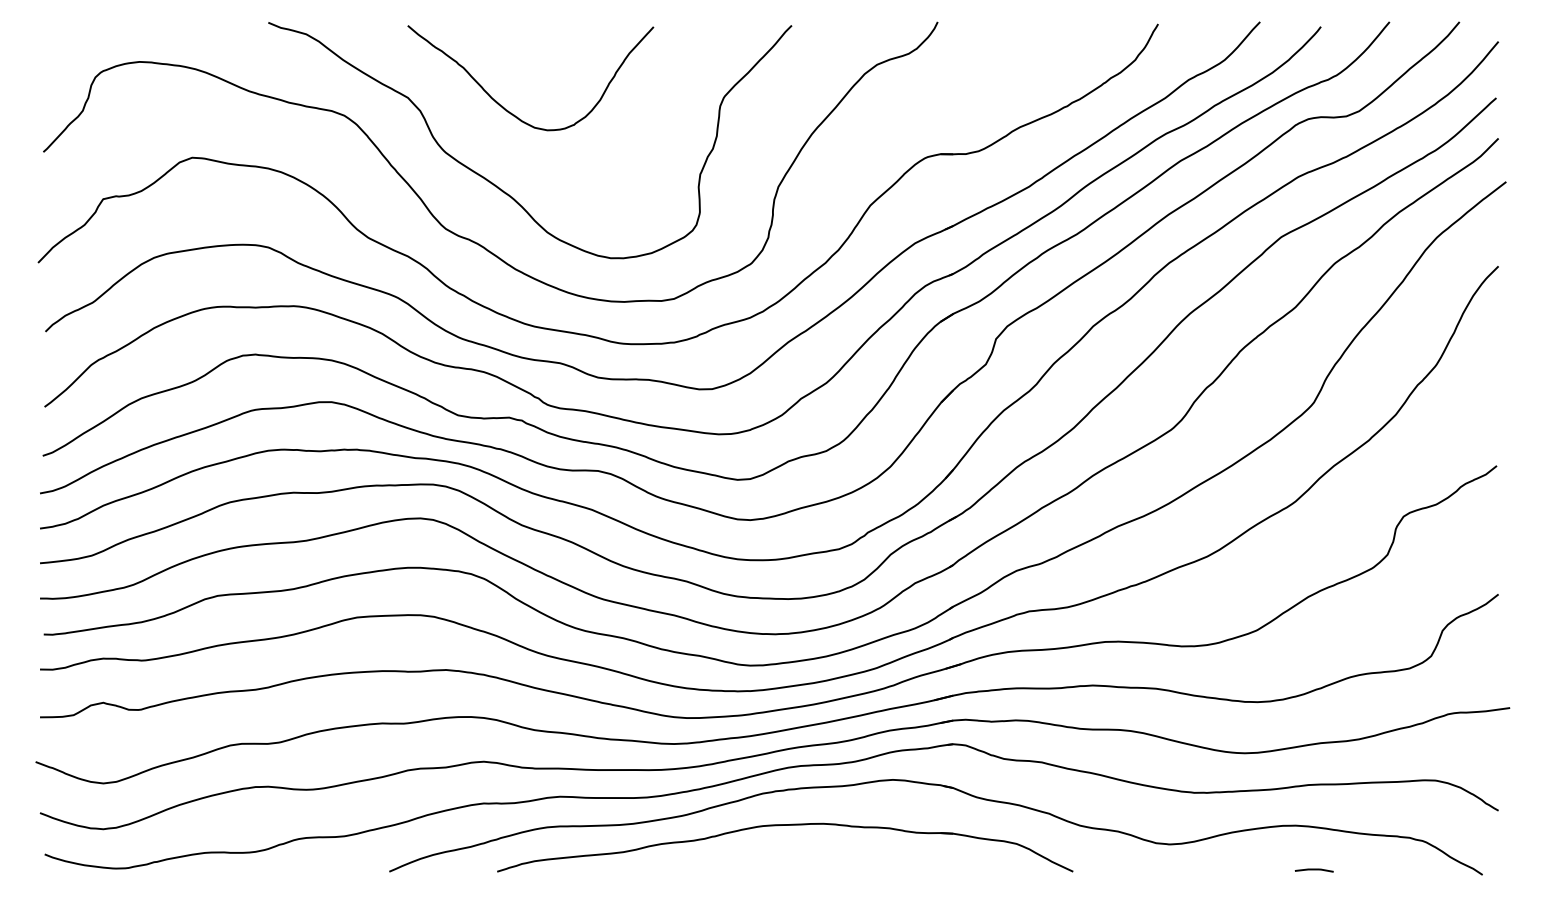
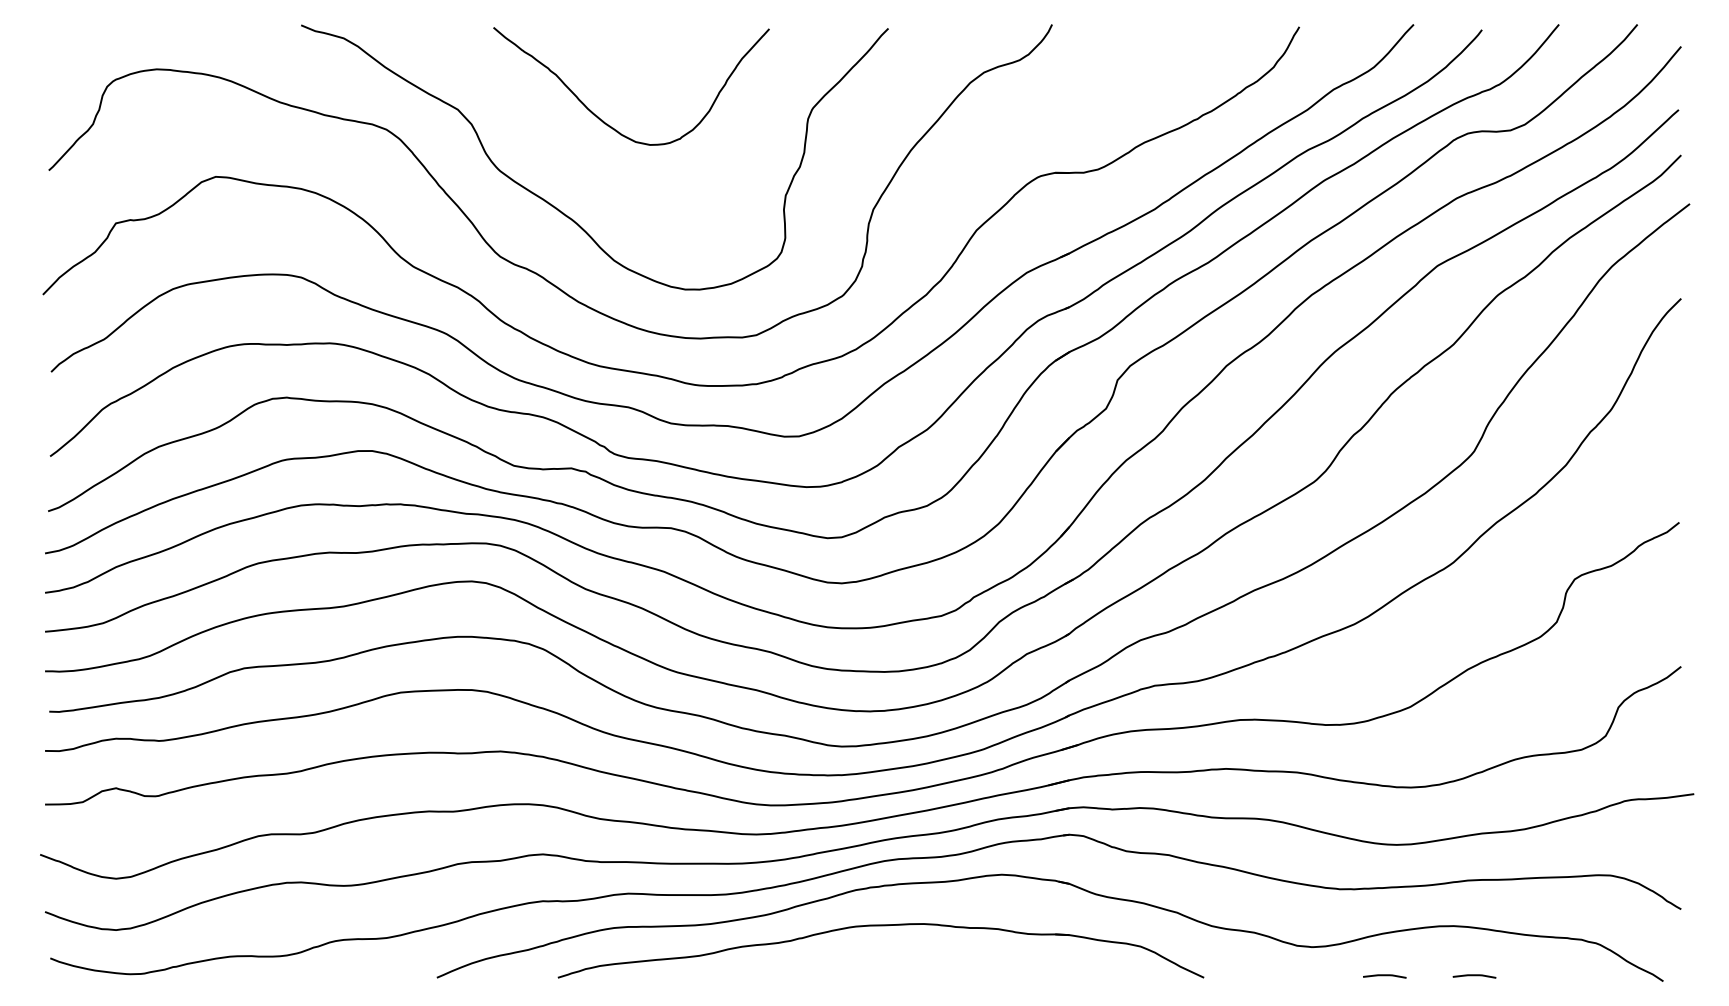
curve: (508, 110) -> (606, 122), moved
line: (1233, 870) -> (1383, 976), added

